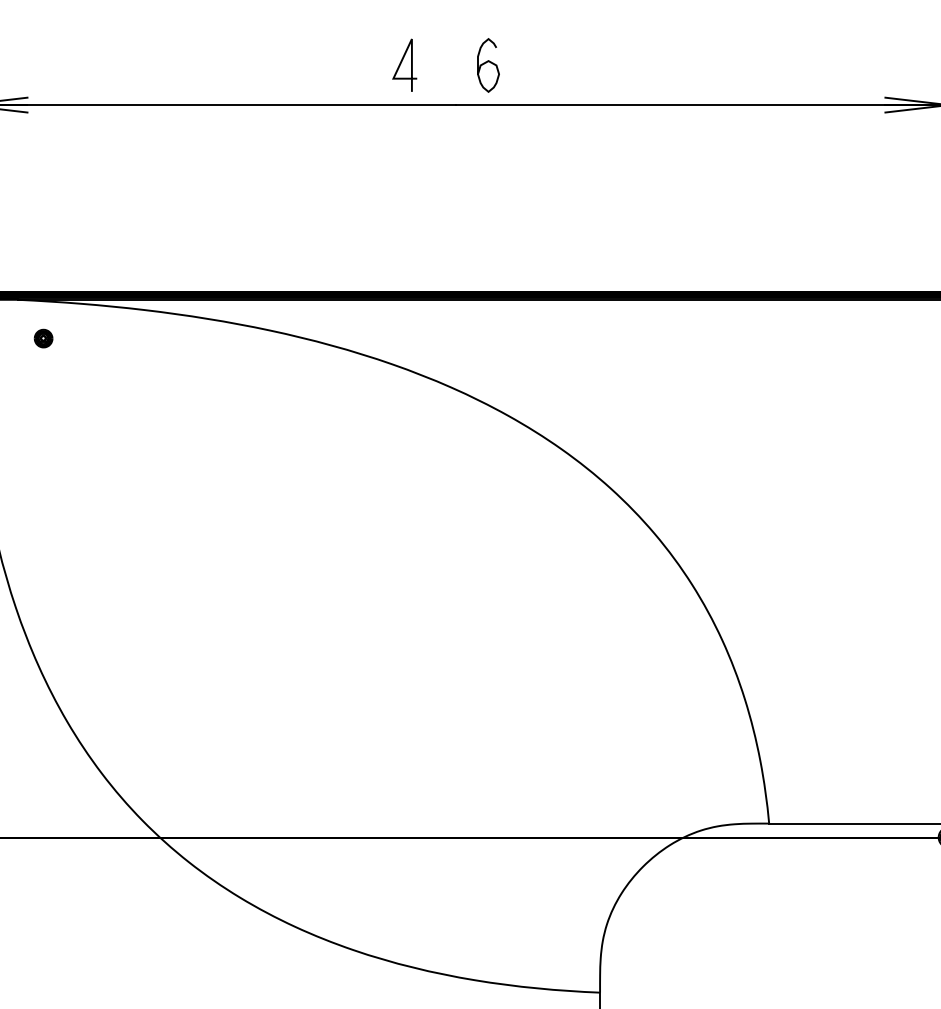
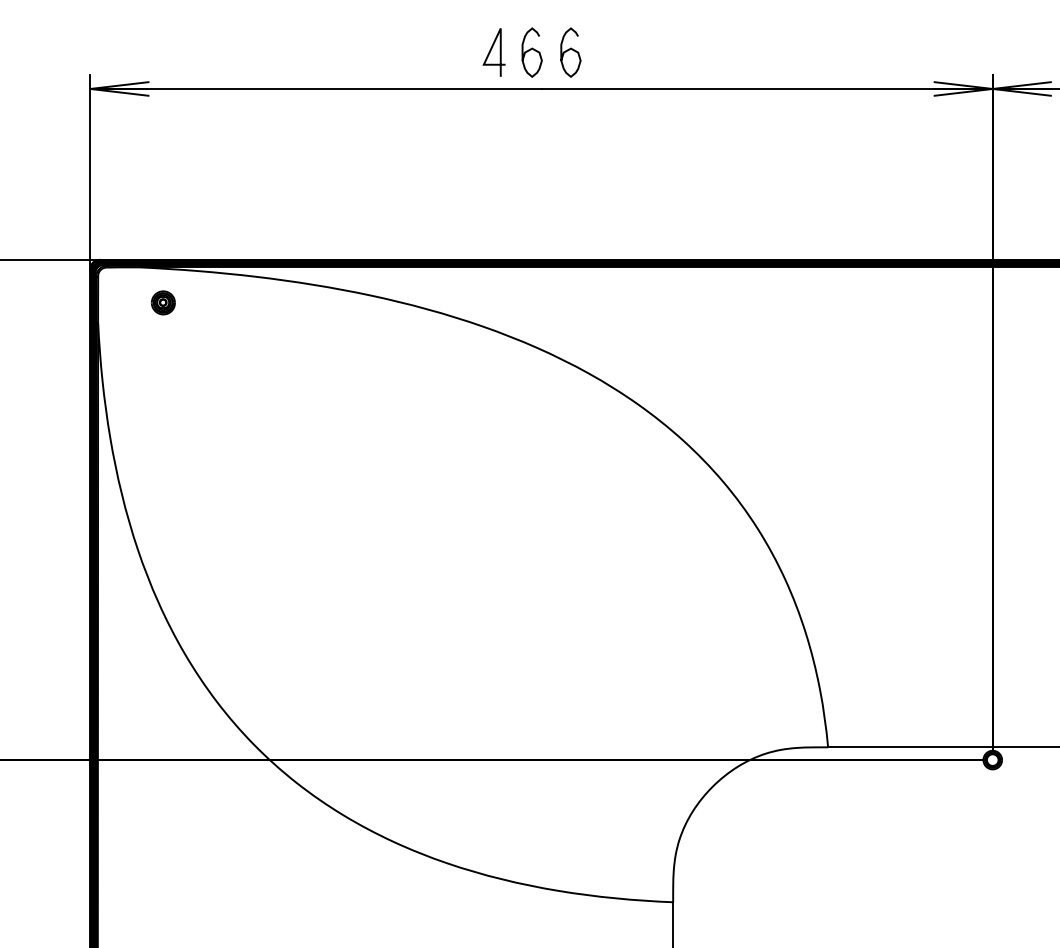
curve: (445, 63) -> (531, 50), added
part: (42, 338) -> (162, 302), size x1.43

